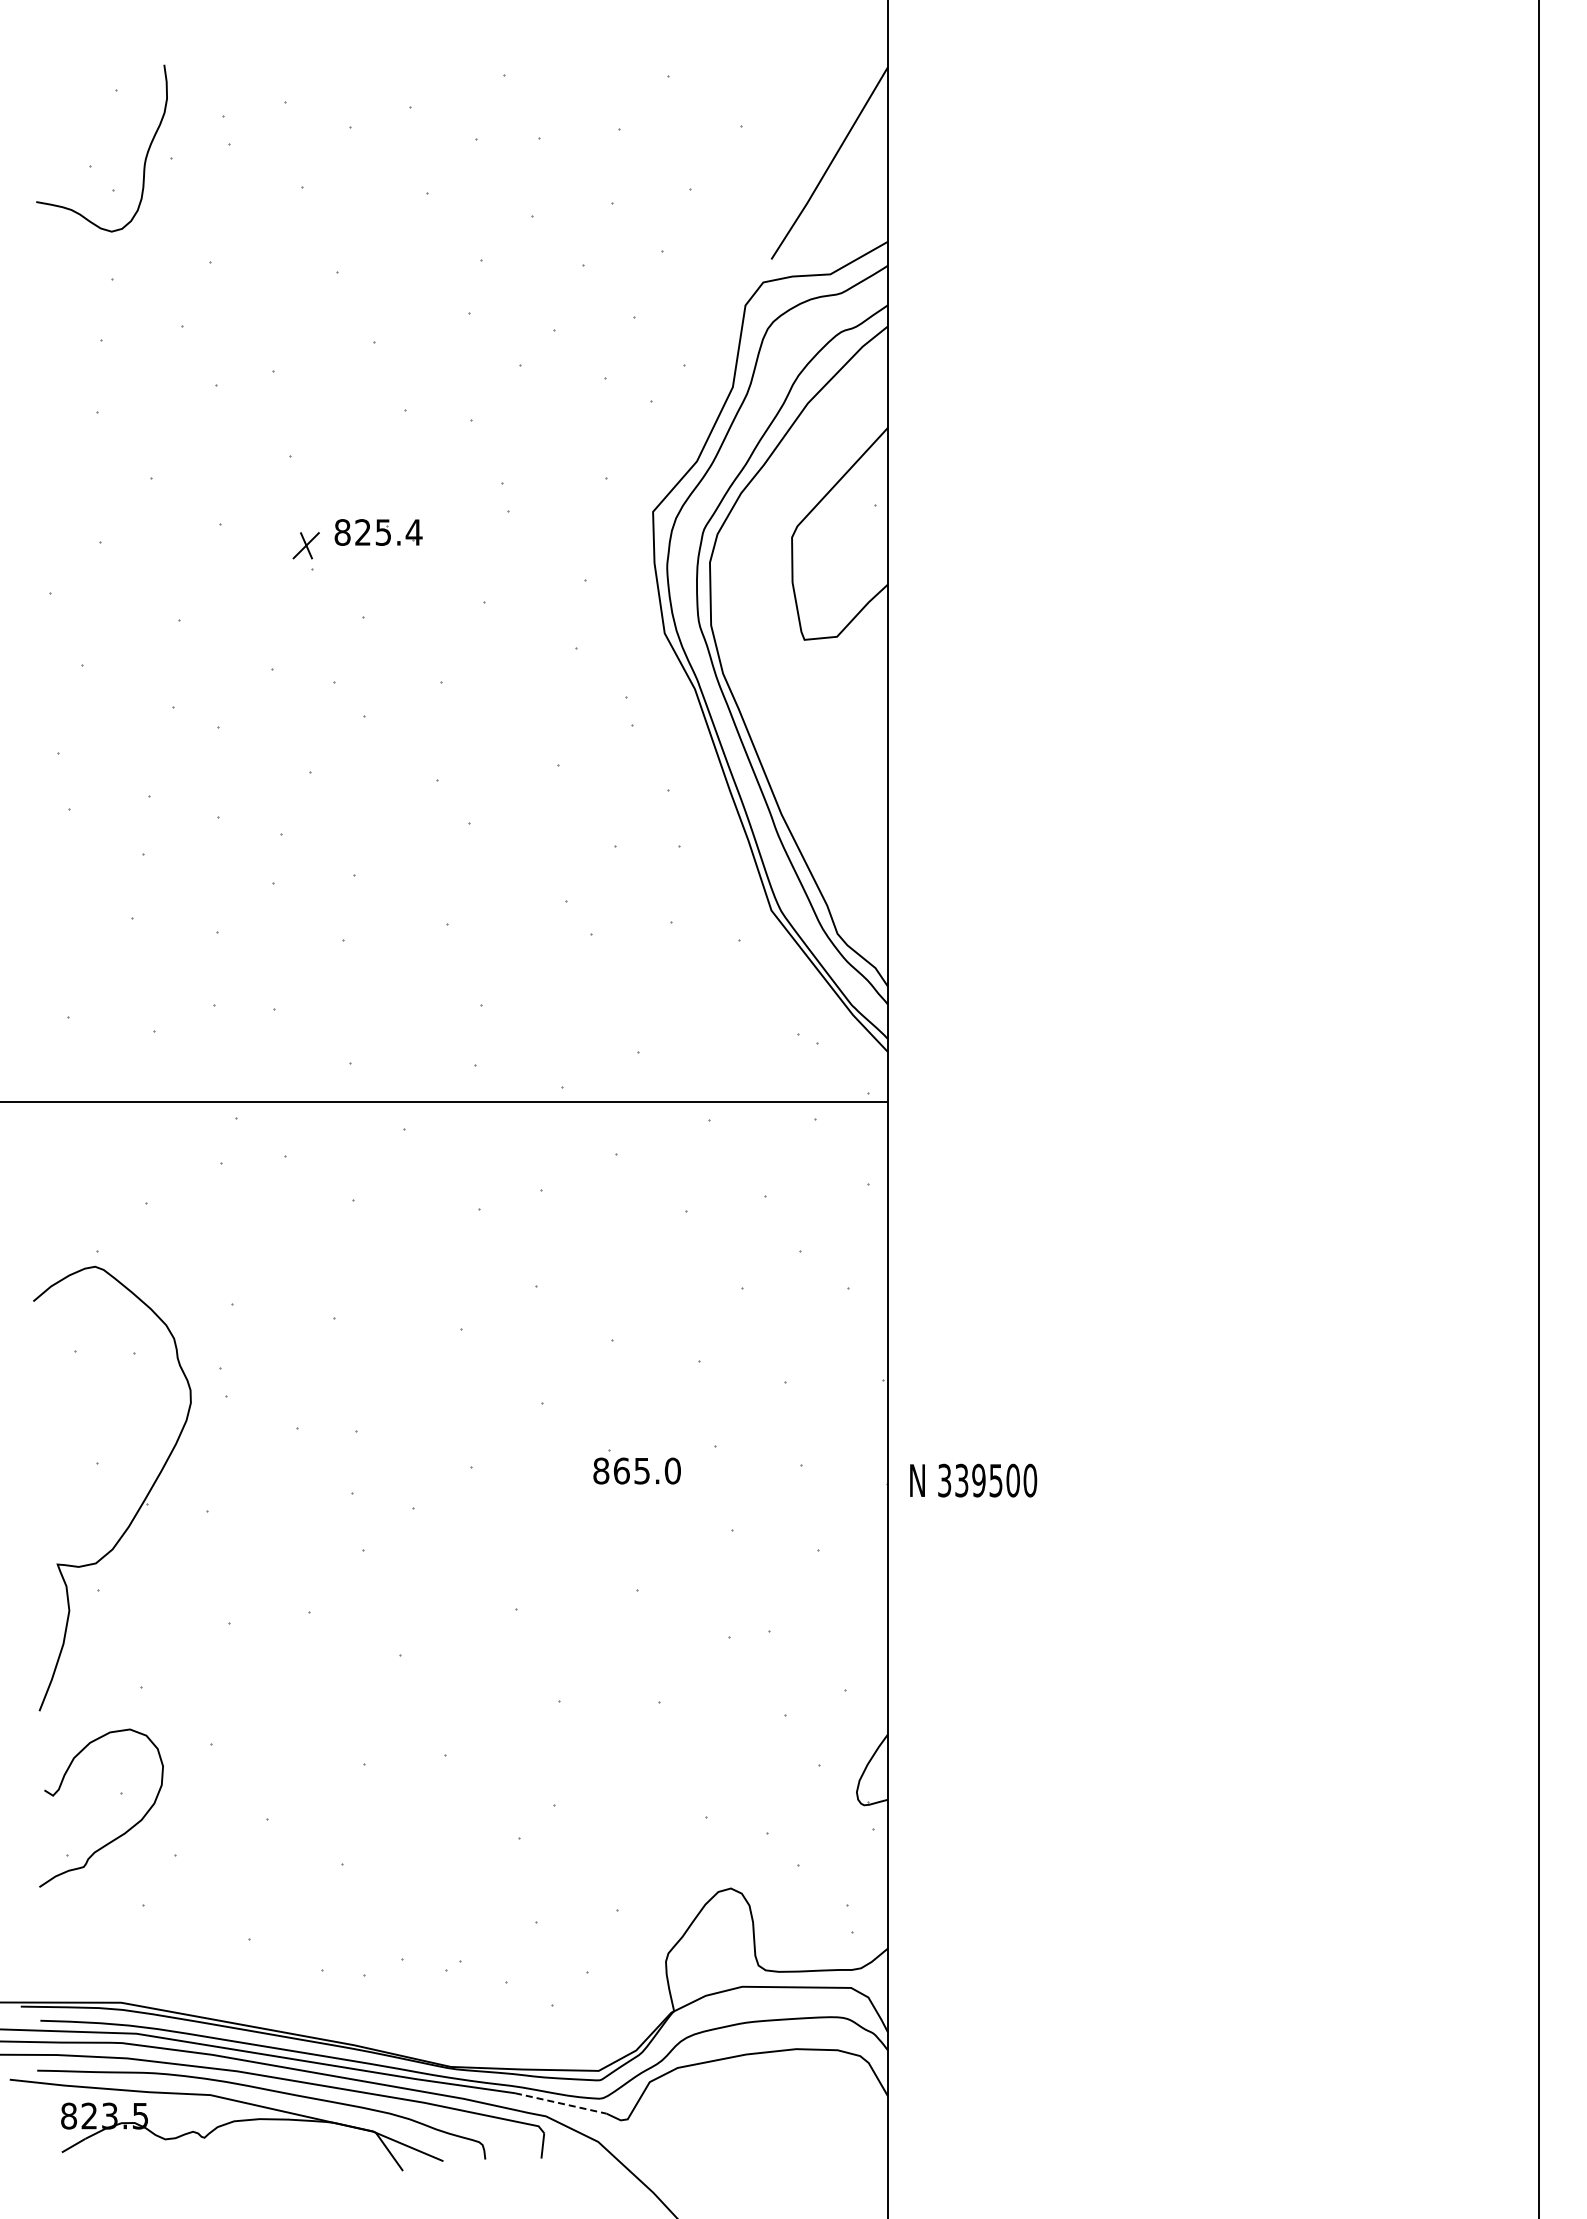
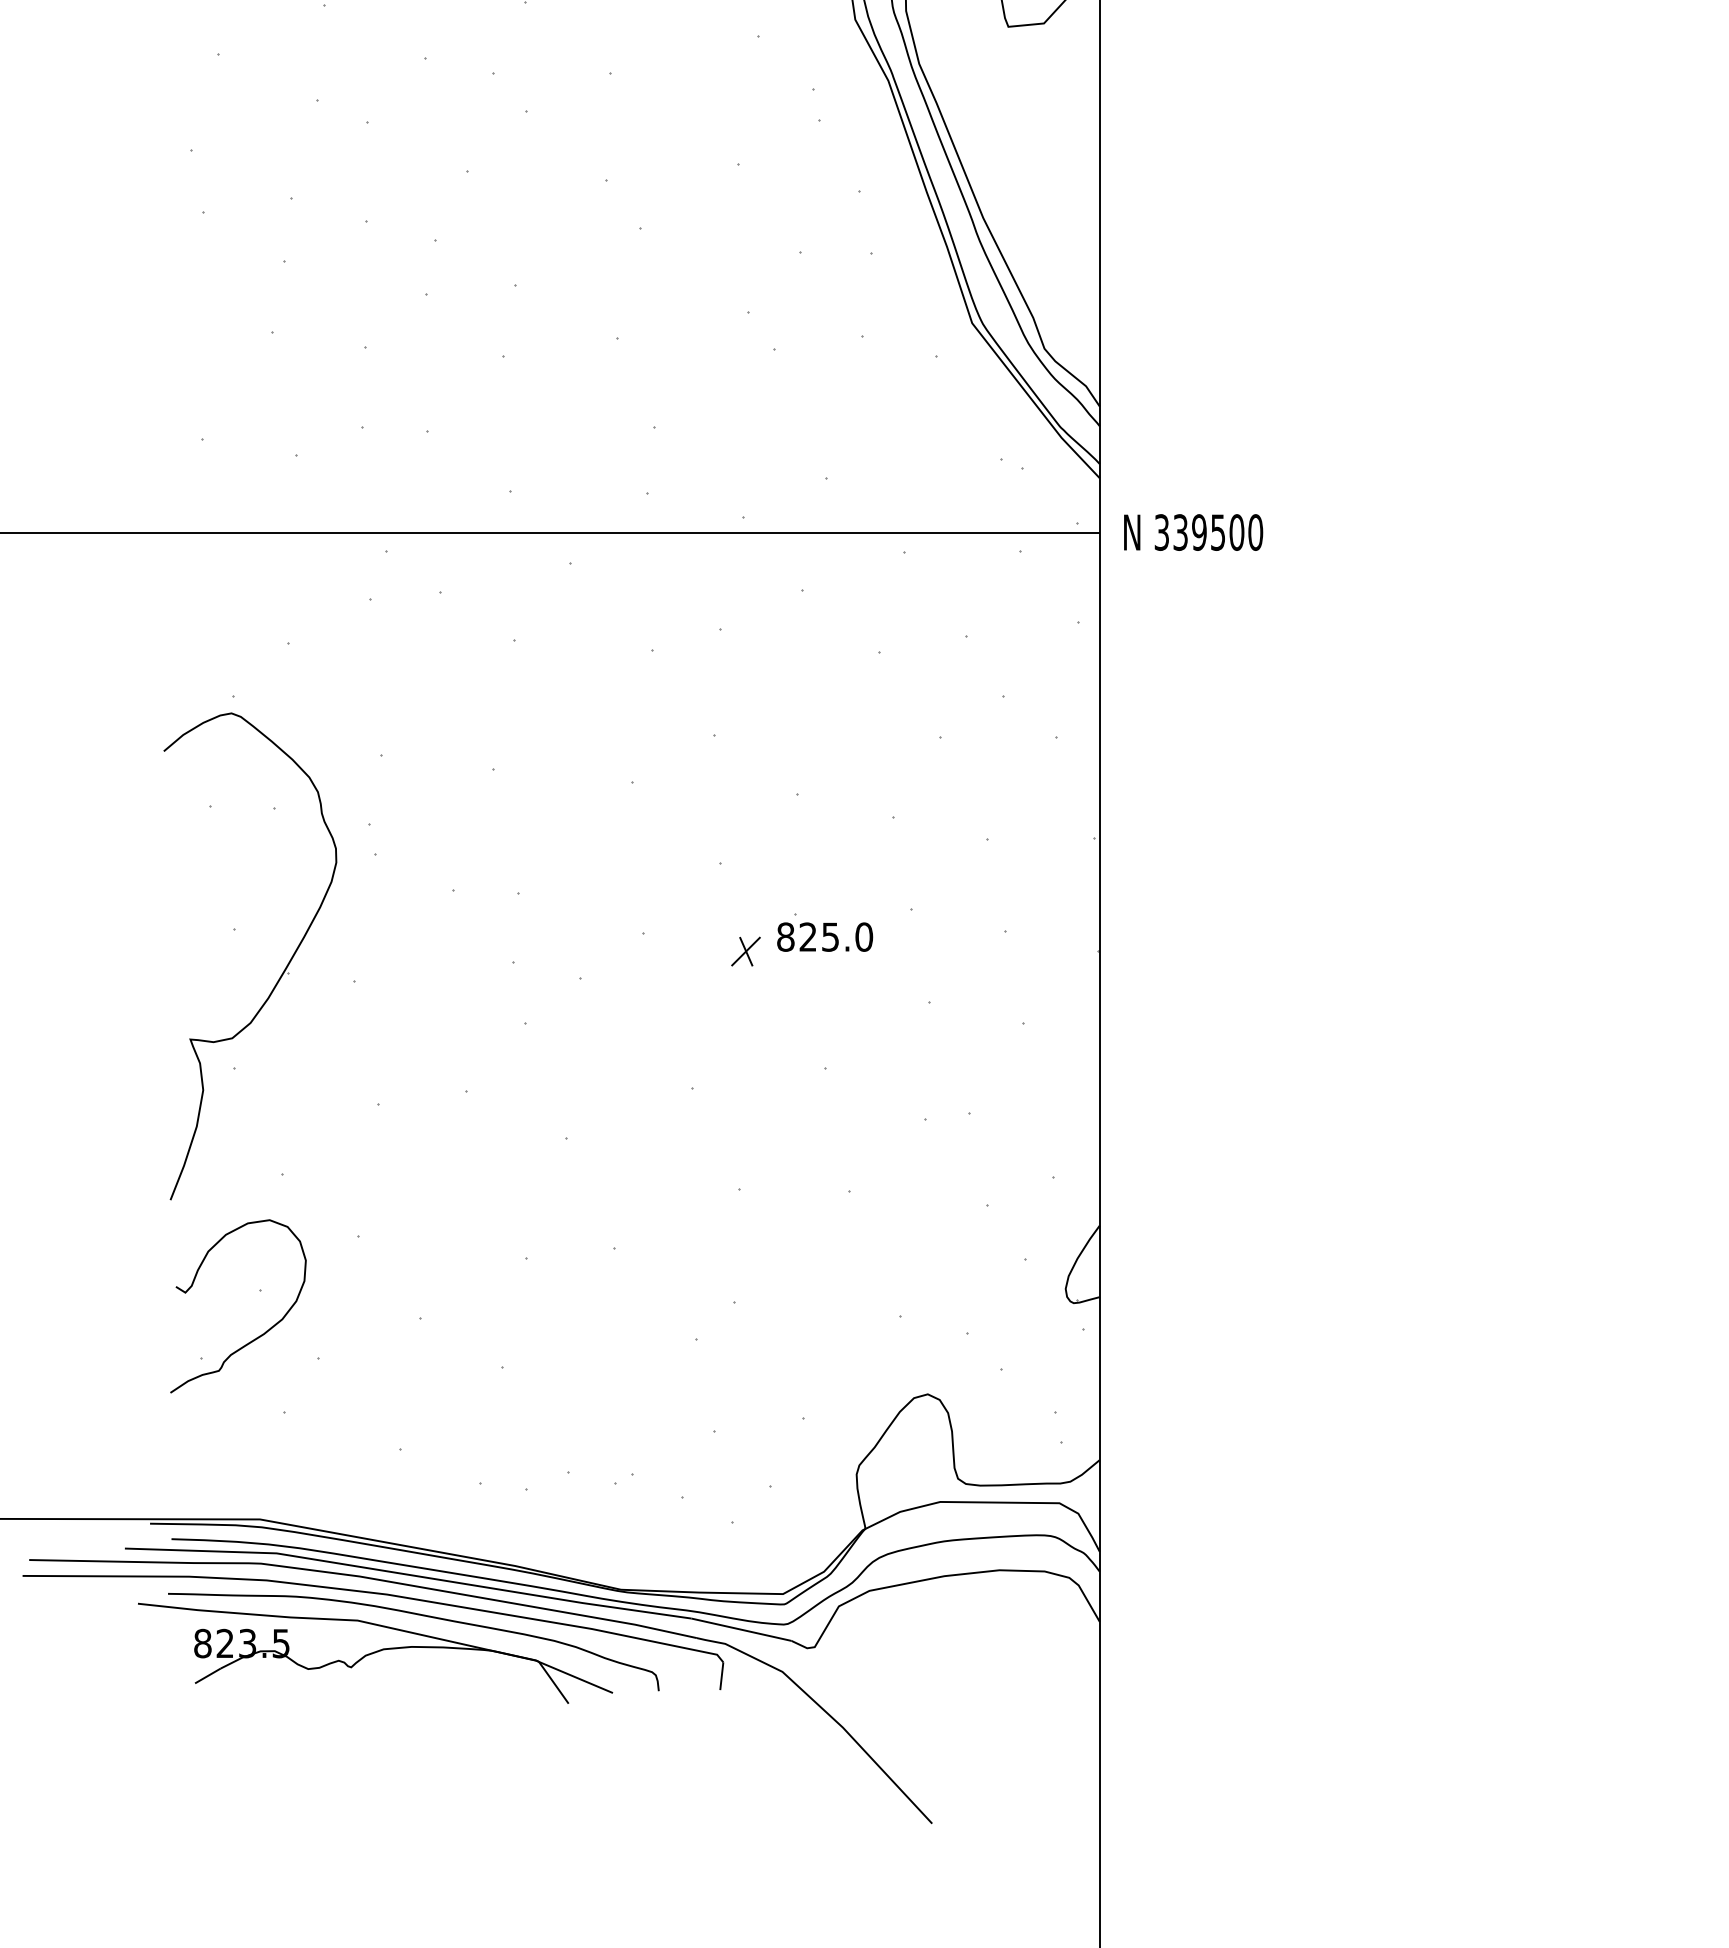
text: (621, 1470) -> (807, 936), 865.0 -> 825.0
text: (973, 1480) -> (1193, 532), moved
part: (564, 1483) -> (745, 950), added
line: (561, 2103) -> (742, 1629), dashed -> solid

